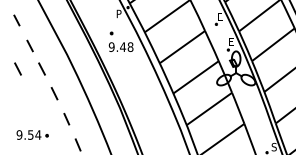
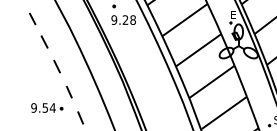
text: (123, 46) -> (126, 19), 9.48 -> 9.28
line: (17, 68) -> (20, 41), removed
part: (32, 134) -> (47, 107), moved

